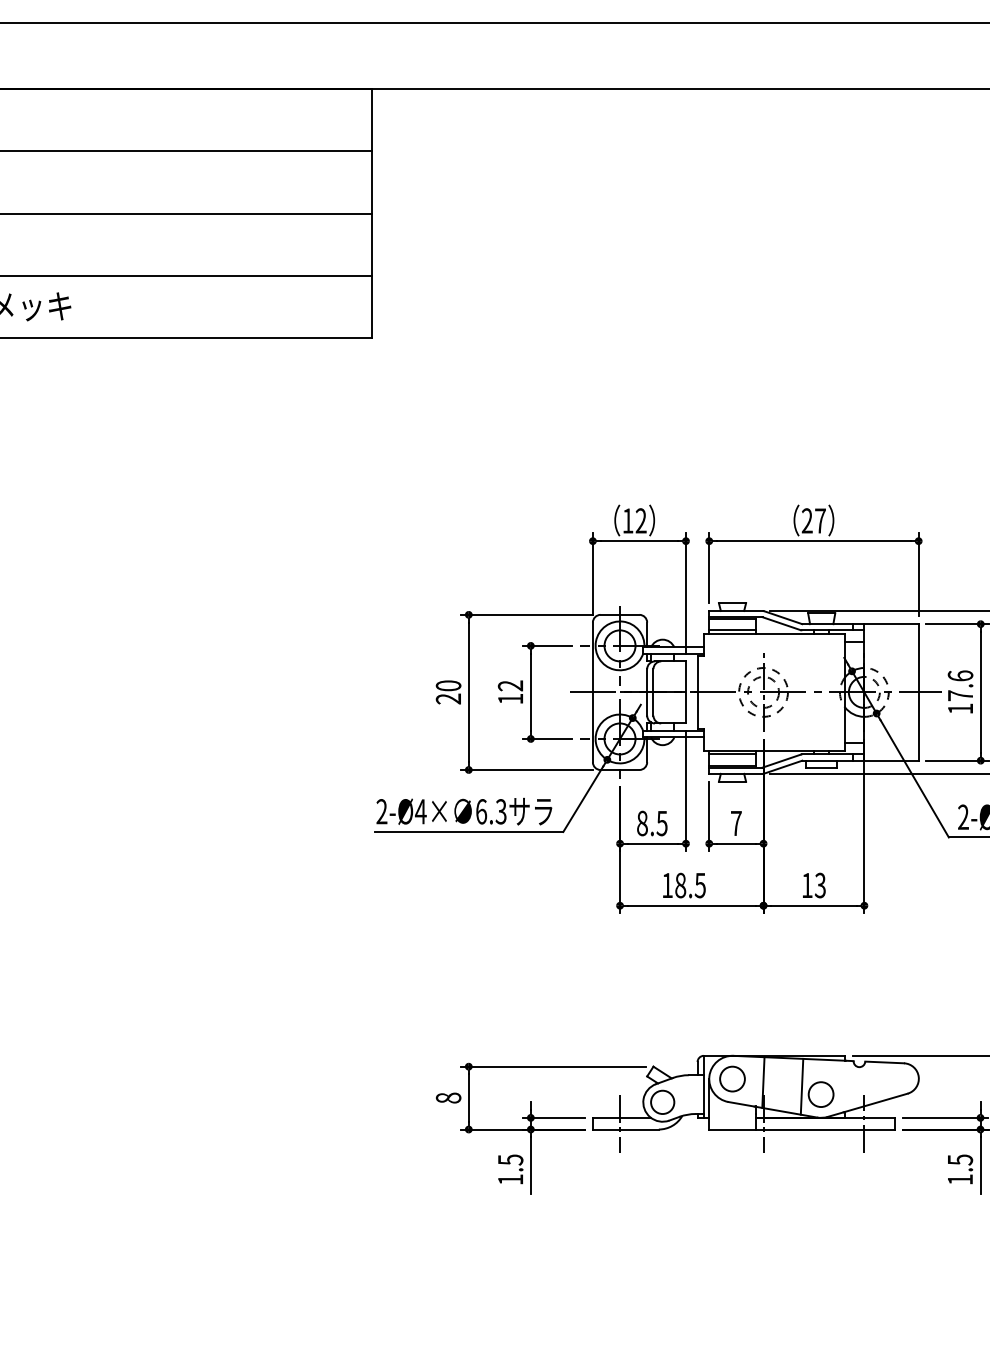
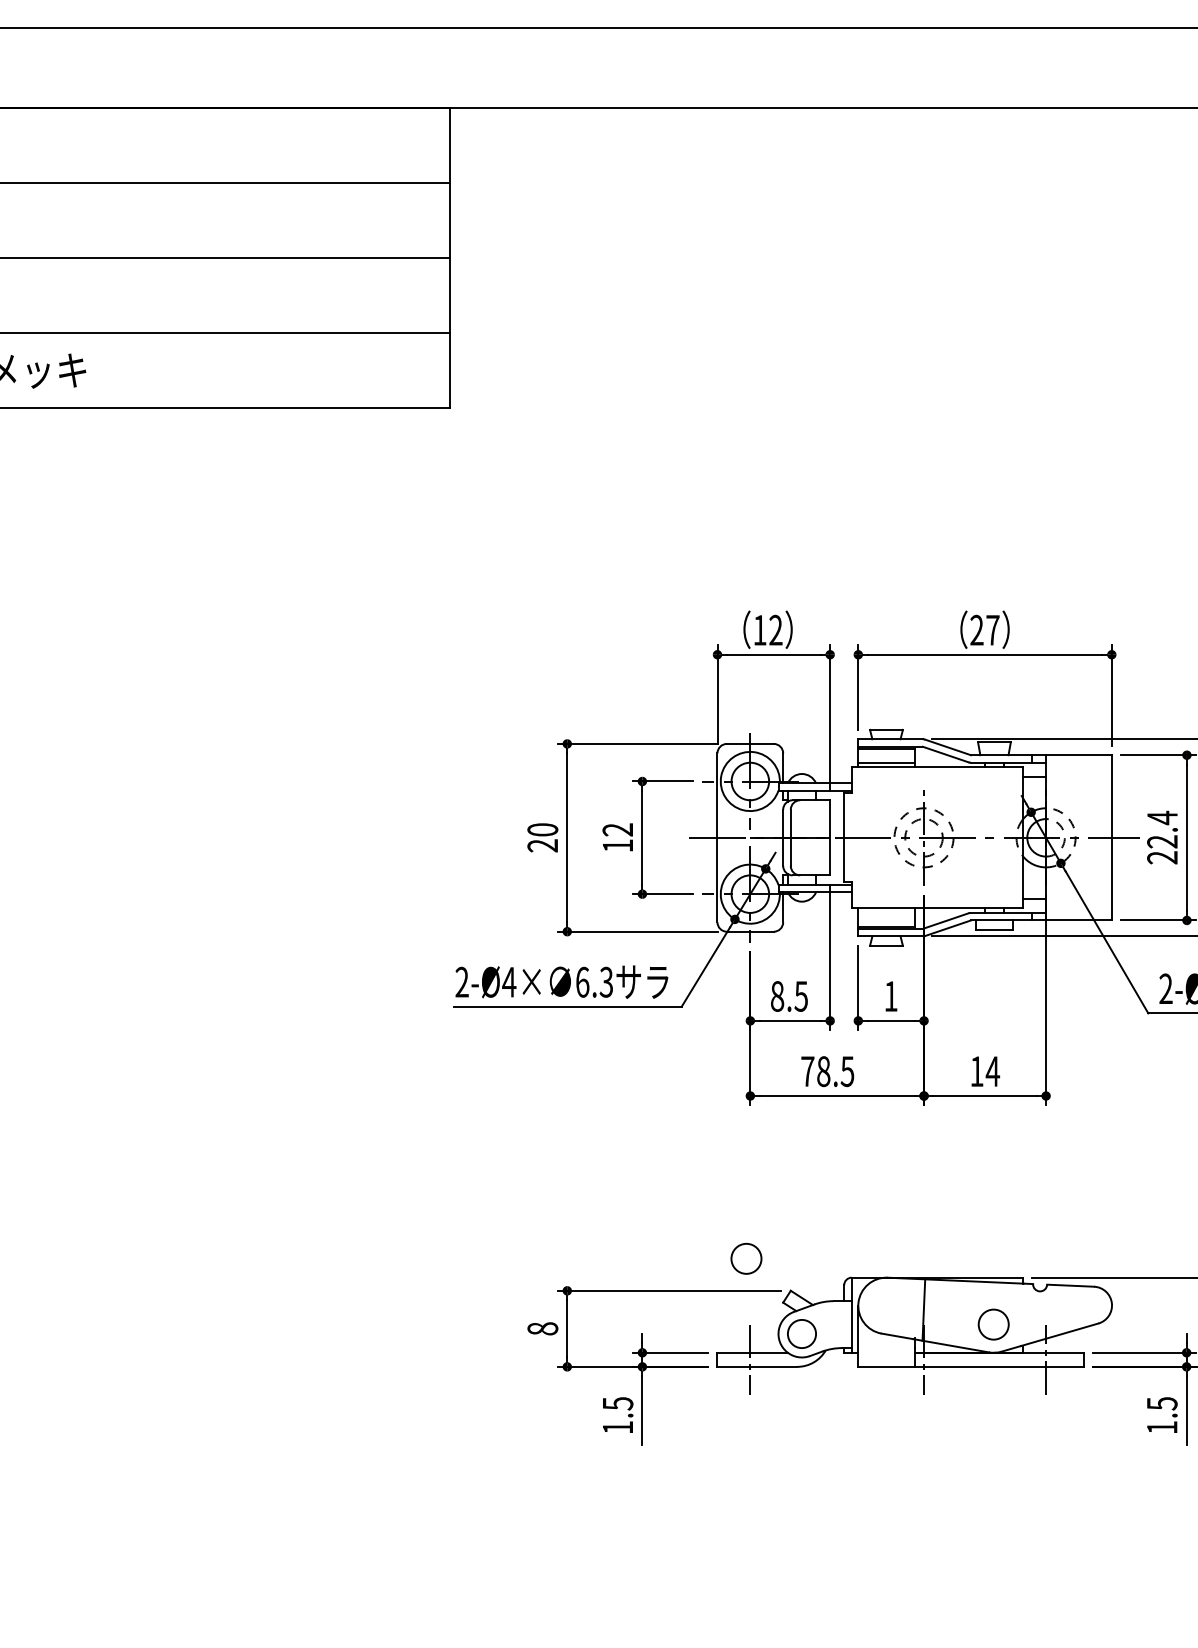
text: (960, 692) -> (1162, 837), 17.6 -> 22.4
line: (732, 754) -> (886, 912), removed
text: (735, 823) -> (890, 996), 7 -> 1
text: (667, 885) -> (807, 1071), 18.5 -> 78.5
text: (820, 885) -> (992, 1071), 13 -> 14
circle: (732, 1078) -> (746, 1258), moved
line: (801, 1086) -> (970, 1314), removed

